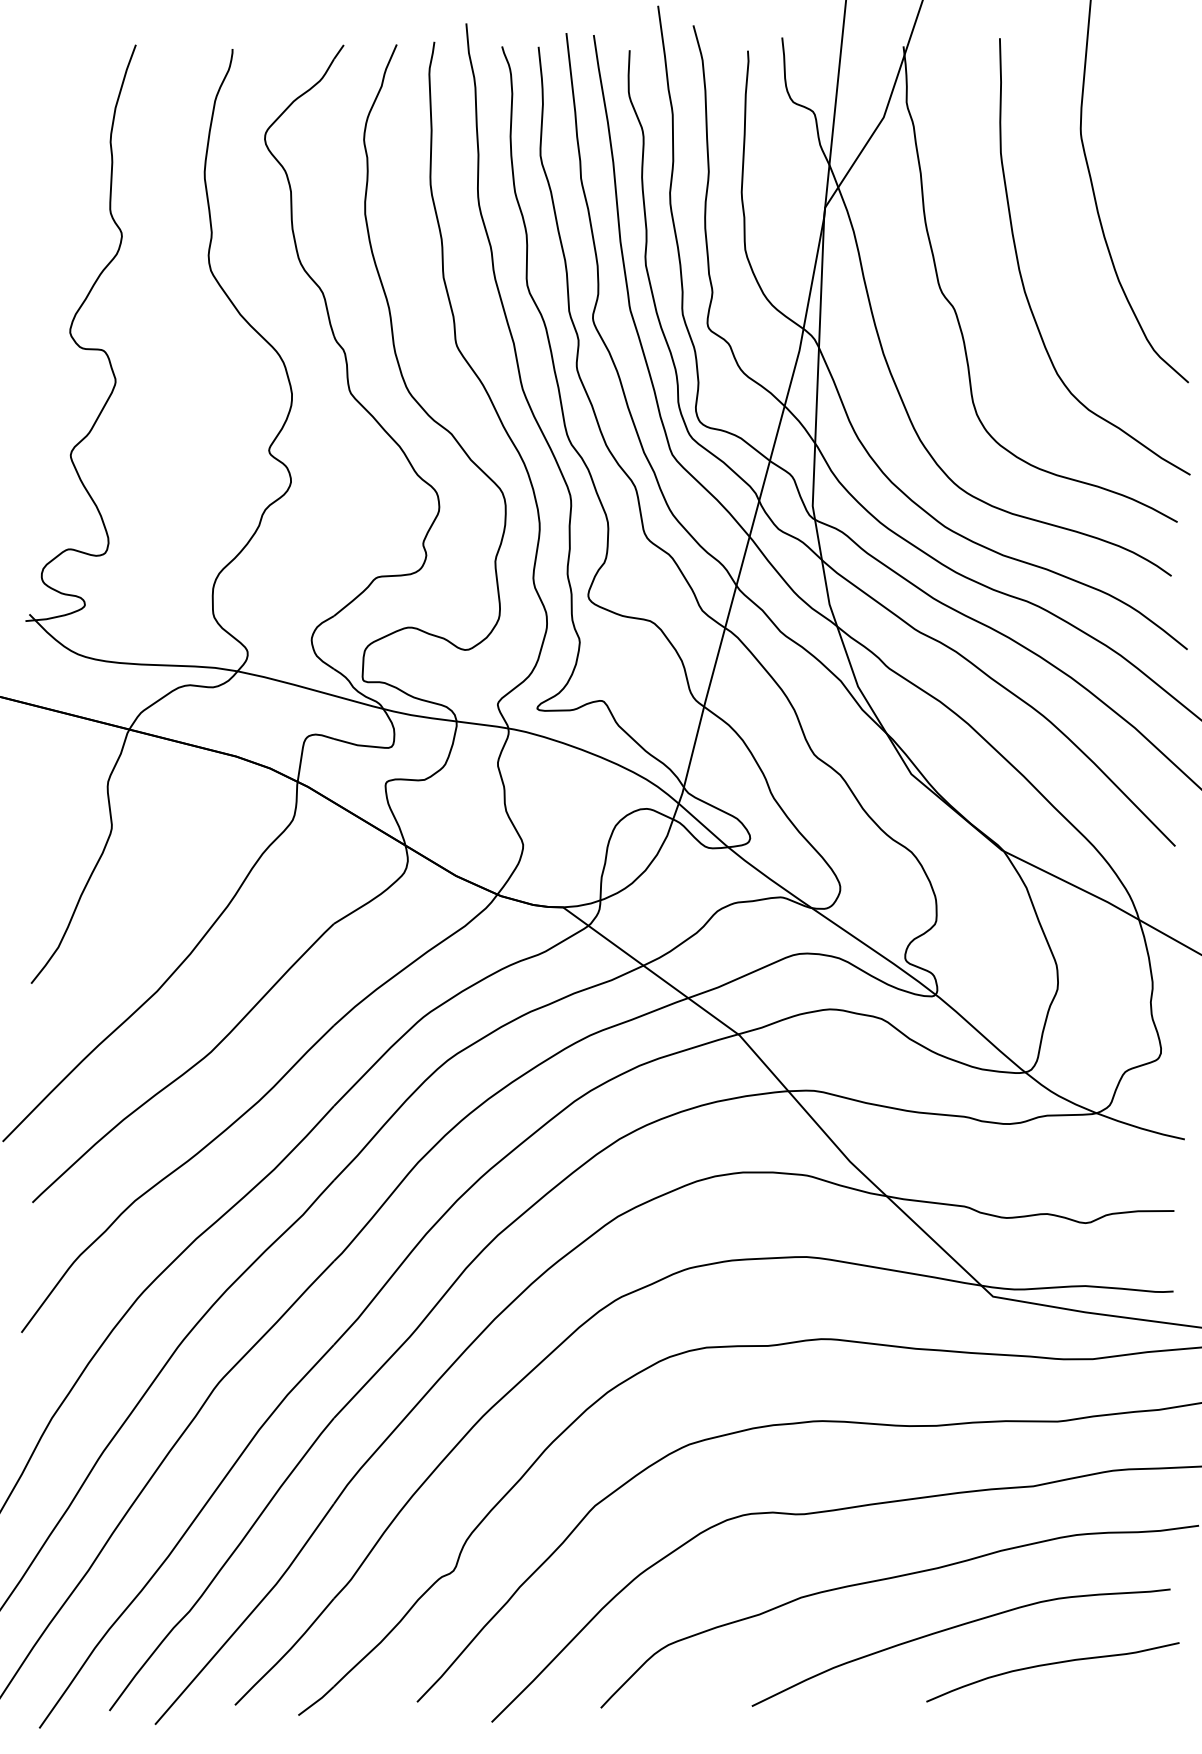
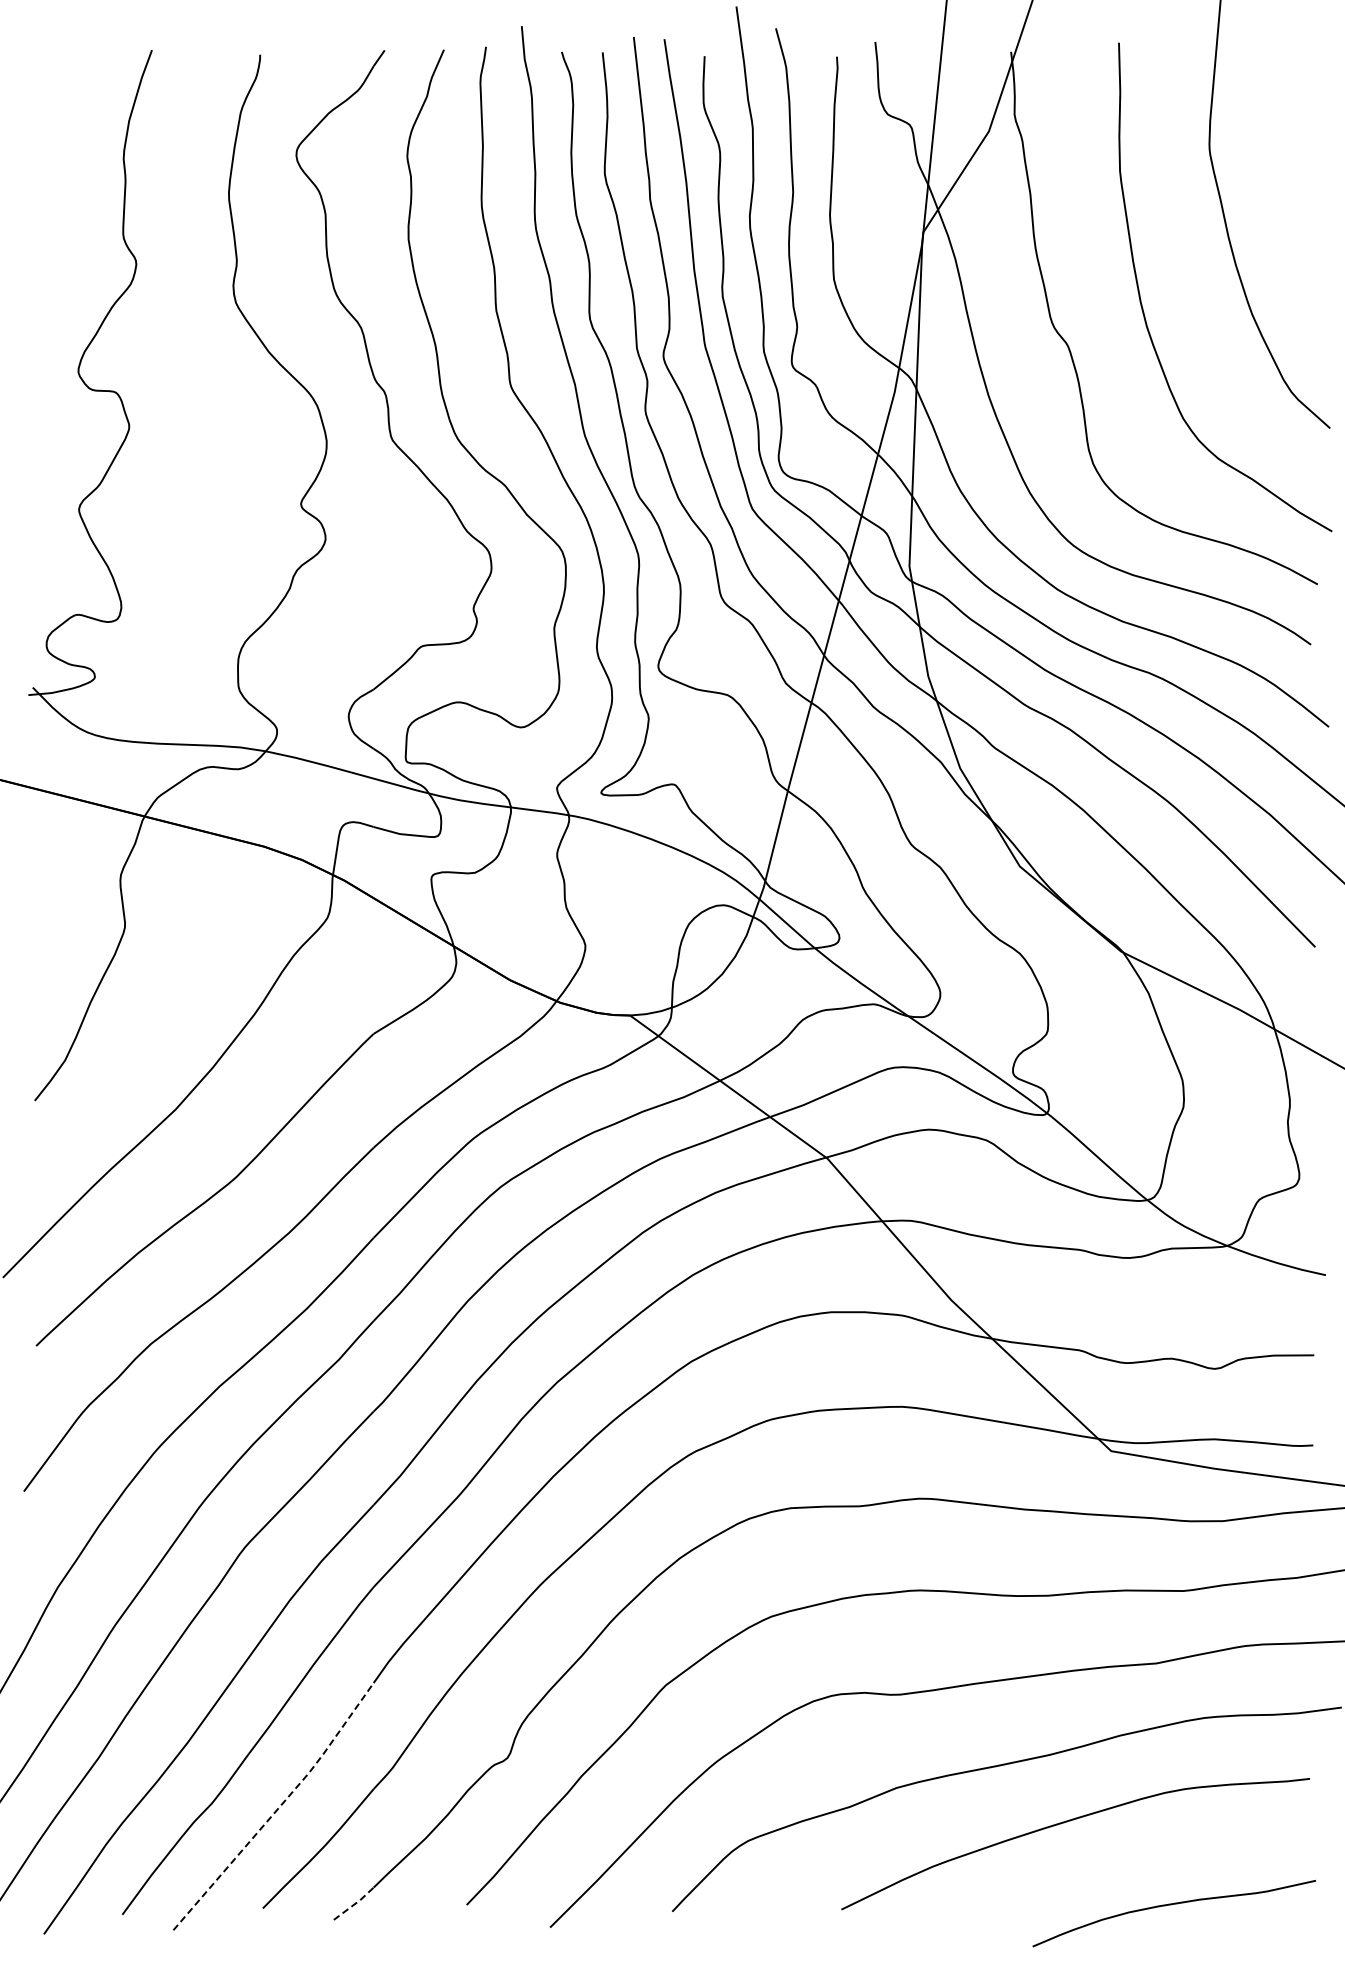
line: (248, 1615) -> (278, 1808), solid -> dashed
curve: (1050, 1665) -> (1171, 1905), moved
line: (316, 1701) -> (354, 1904), solid -> dashed

